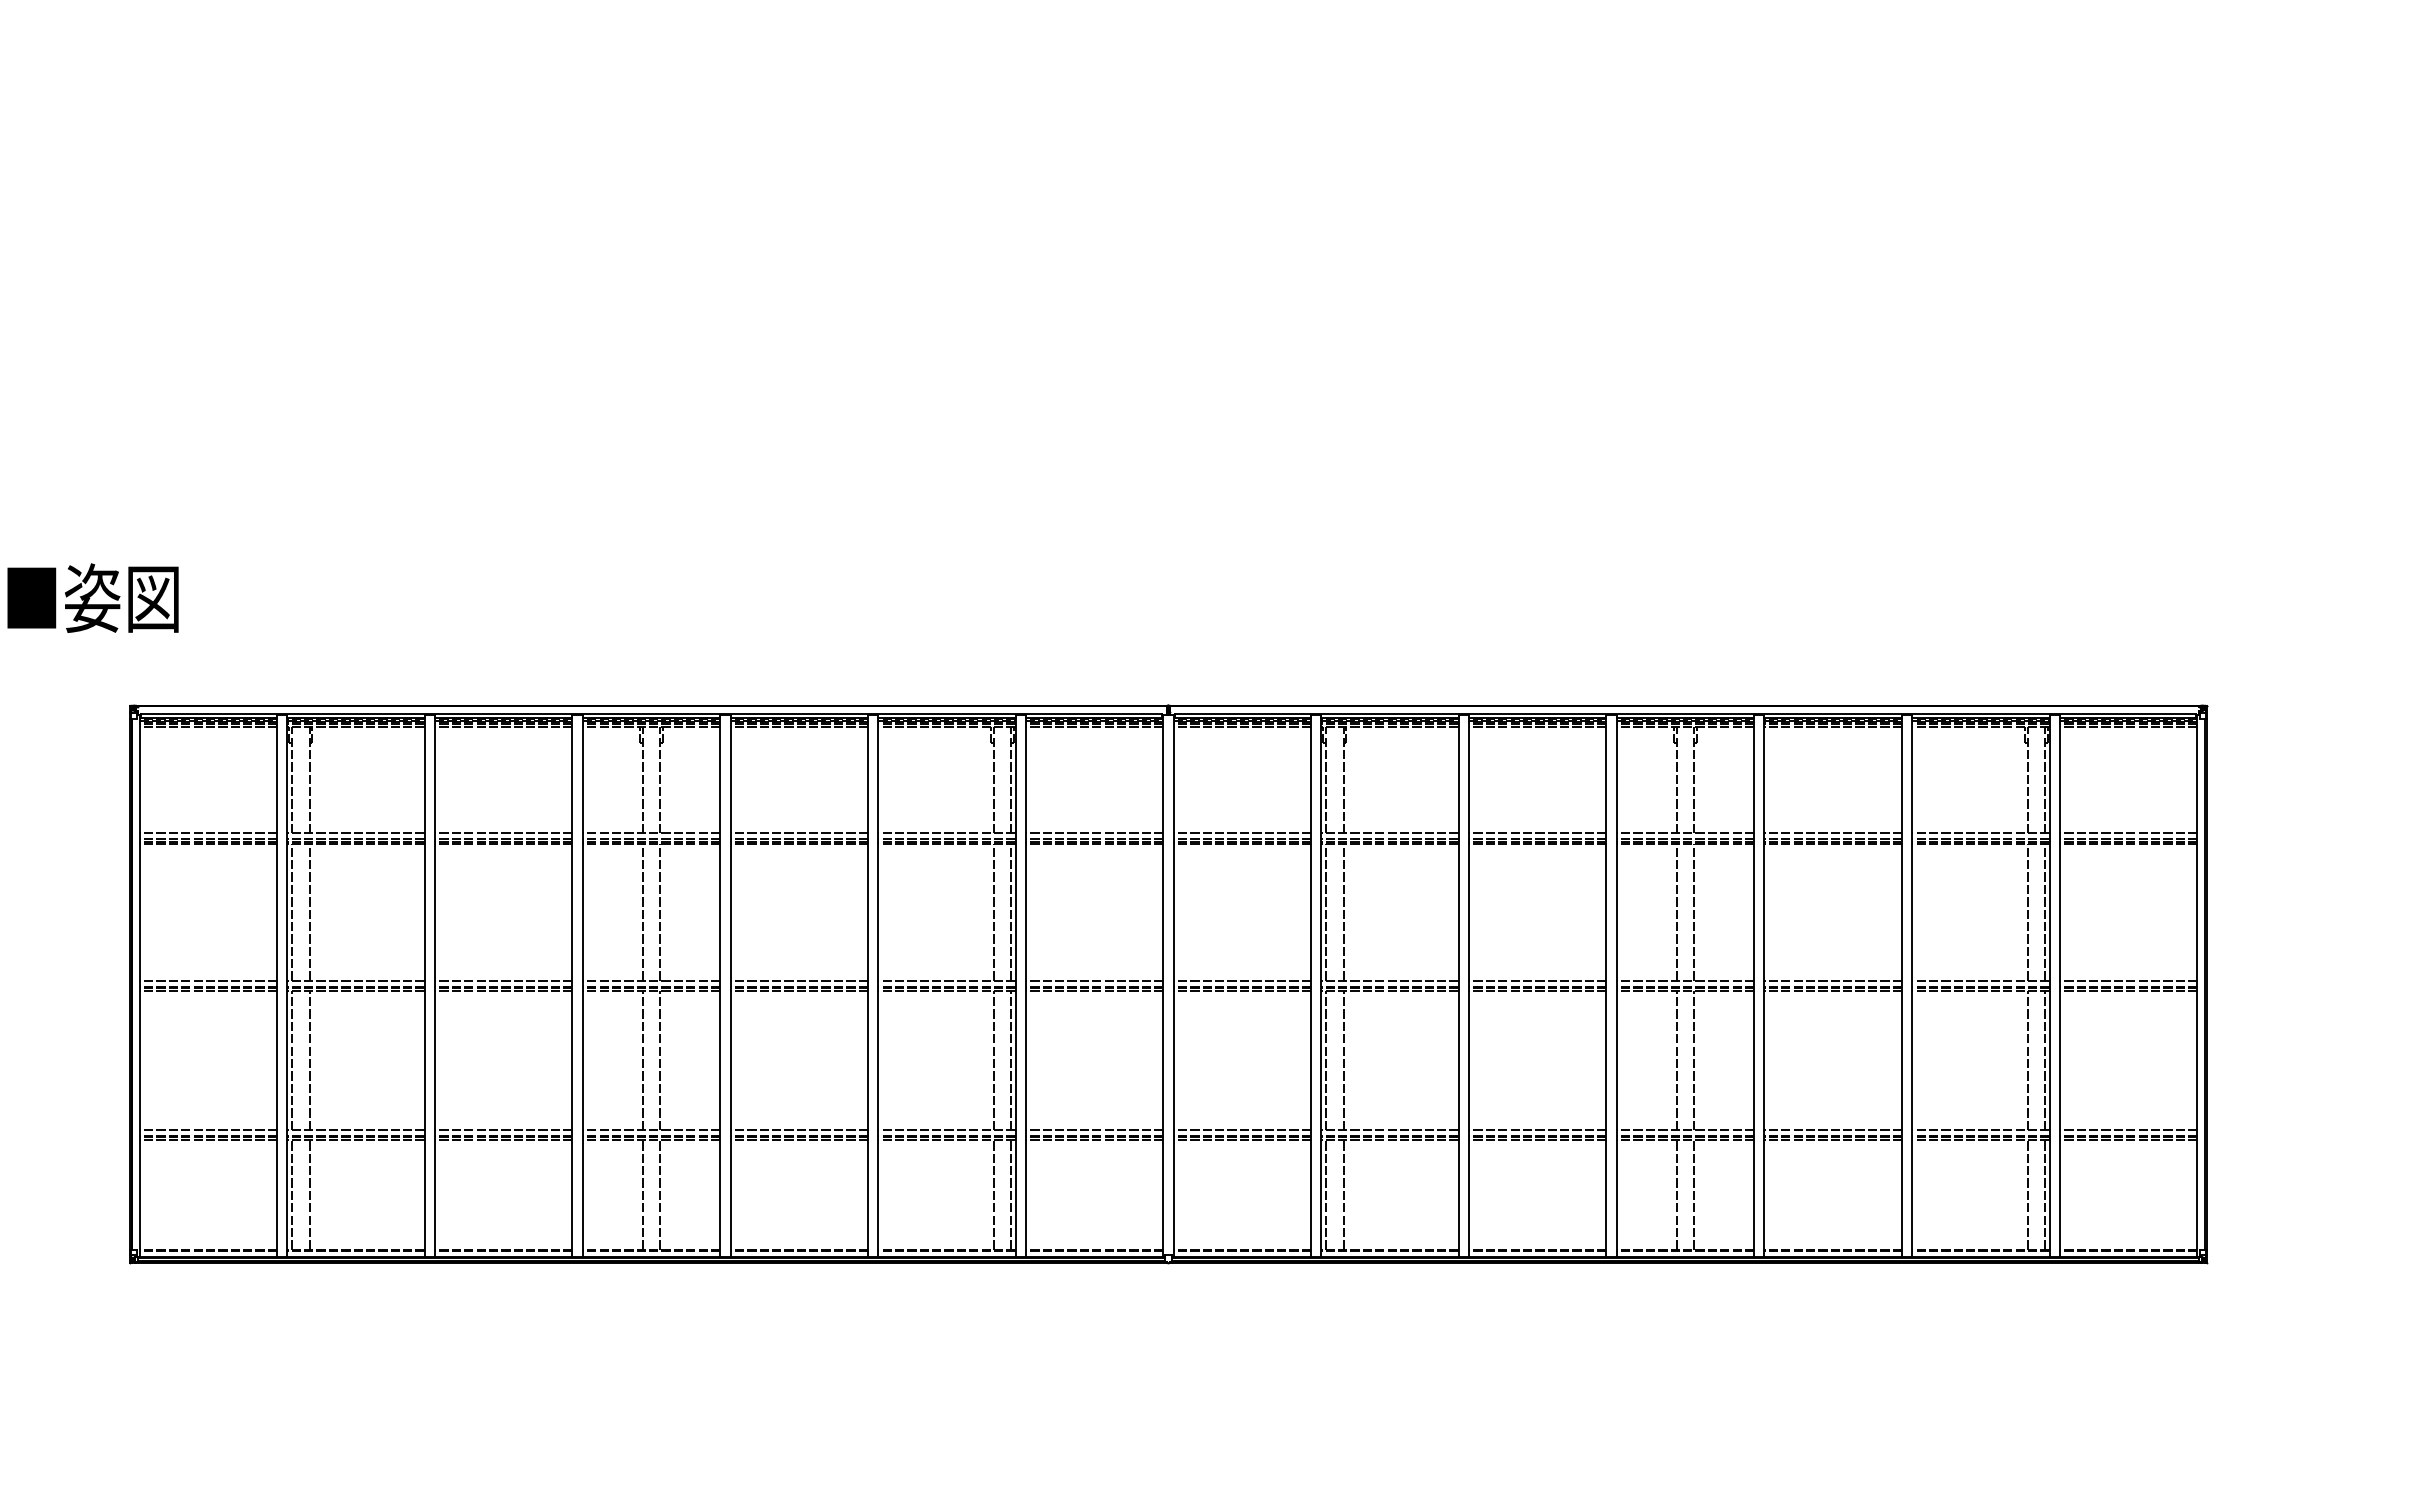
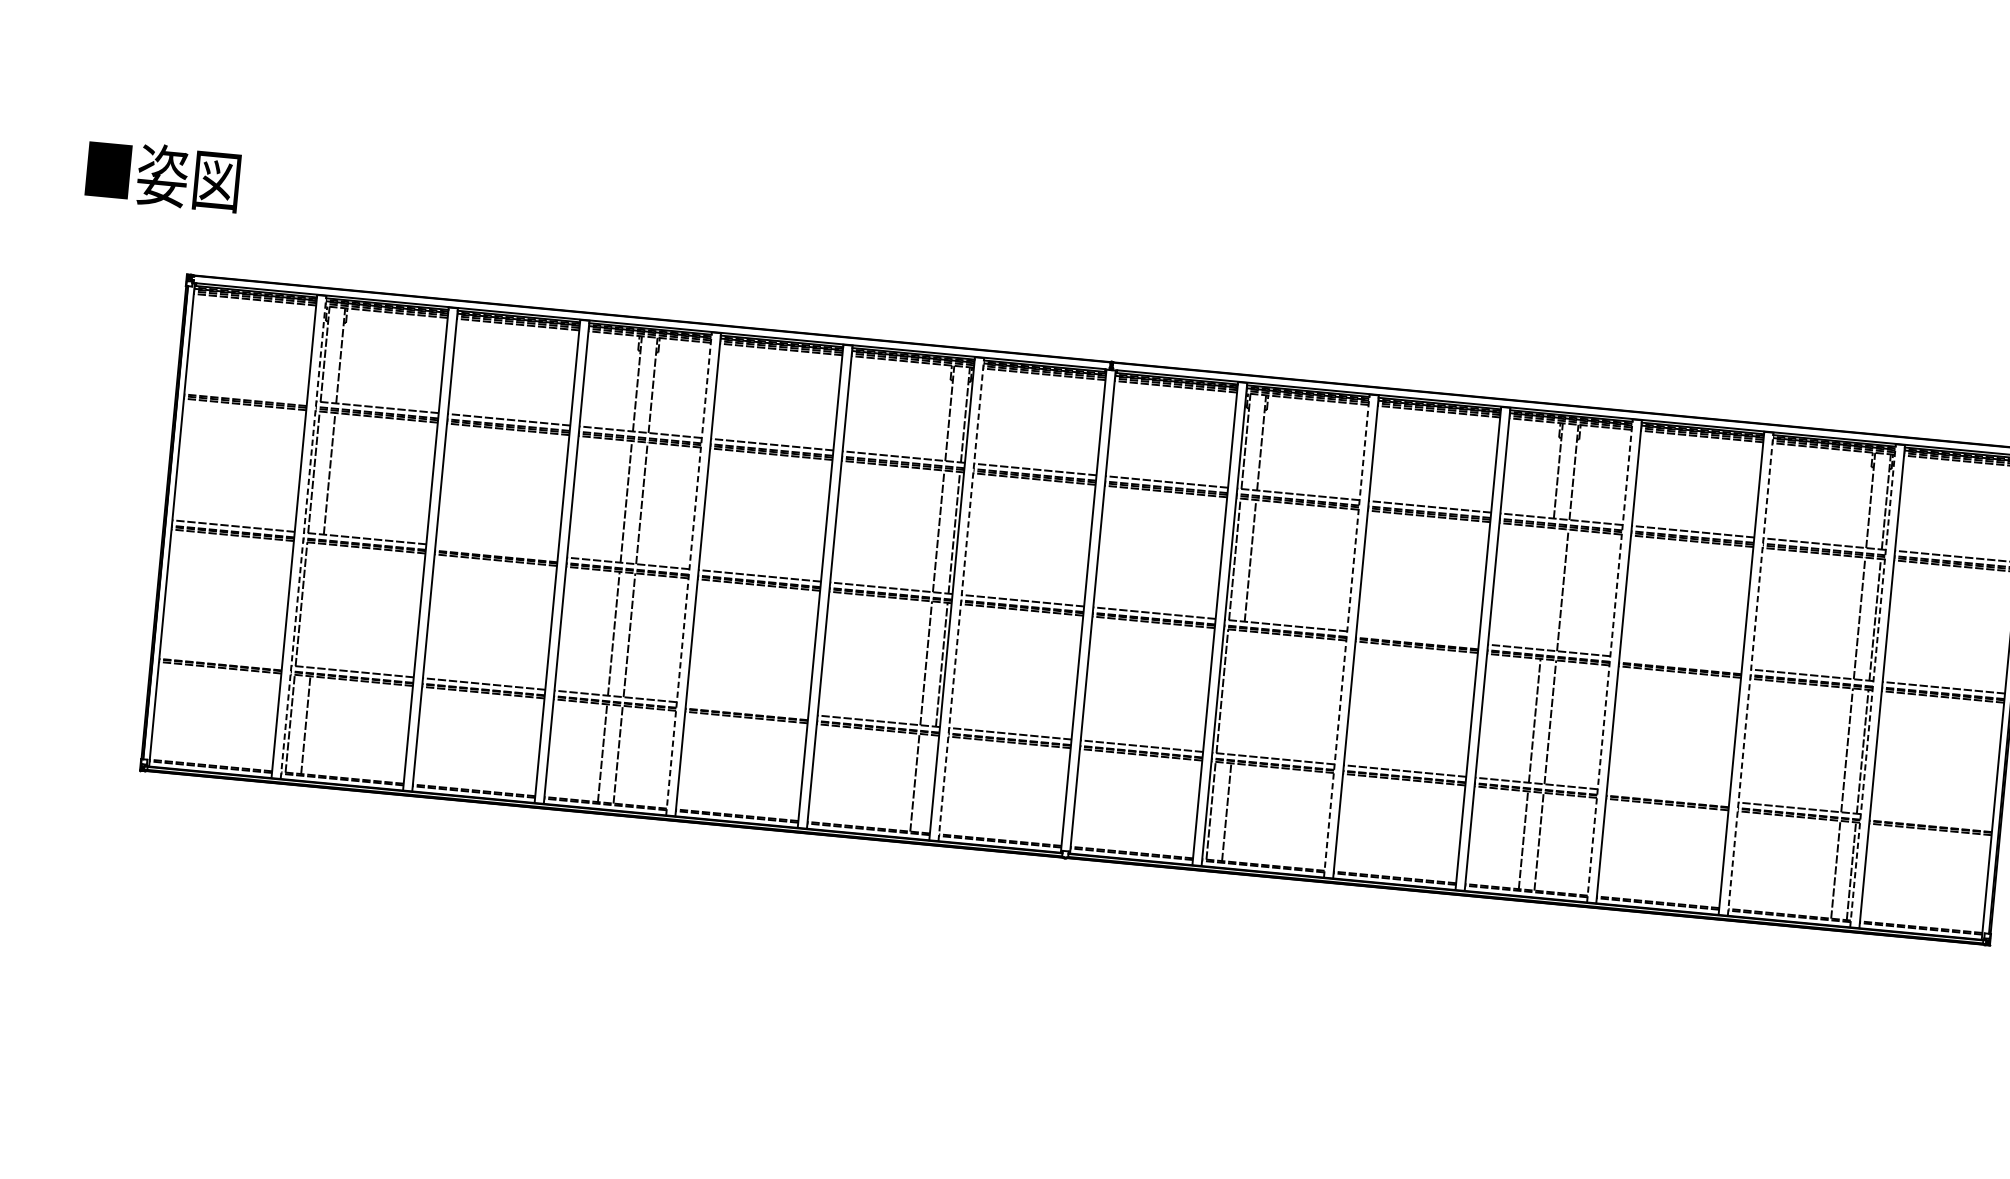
line: (208, 833) -> (246, 394), removed
line: (1676, 912) -> (1546, 588), removed
line: (503, 980) -> (496, 550), removed
line: (1537, 980) -> (1417, 637), removed
line: (1832, 980) -> (1680, 662), removed
line: (287, 985) -> (303, 536), solid -> dashed
line: (720, 985) -> (689, 573), solid -> dashed
line: (1025, 985) -> (960, 599), solid -> dashed
line: (1458, 985) -> (1346, 635), solid -> dashed
line: (1754, 985) -> (1610, 660), solid -> dashed
line: (1912, 985) -> (1750, 673), solid -> dashed
line: (2049, 985) -> (1872, 685), solid -> dashed
line: (309, 1060) -> (316, 605), removed
line: (1343, 1060) -> (1237, 692), removed
line: (208, 1130) -> (221, 659), removed
line: (798, 1130) -> (746, 709), removed
line: (1832, 1130) -> (1667, 796), removed
line: (2128, 1130) -> (1931, 821), removed
line: (1011, 1194) -> (930, 784), removed

